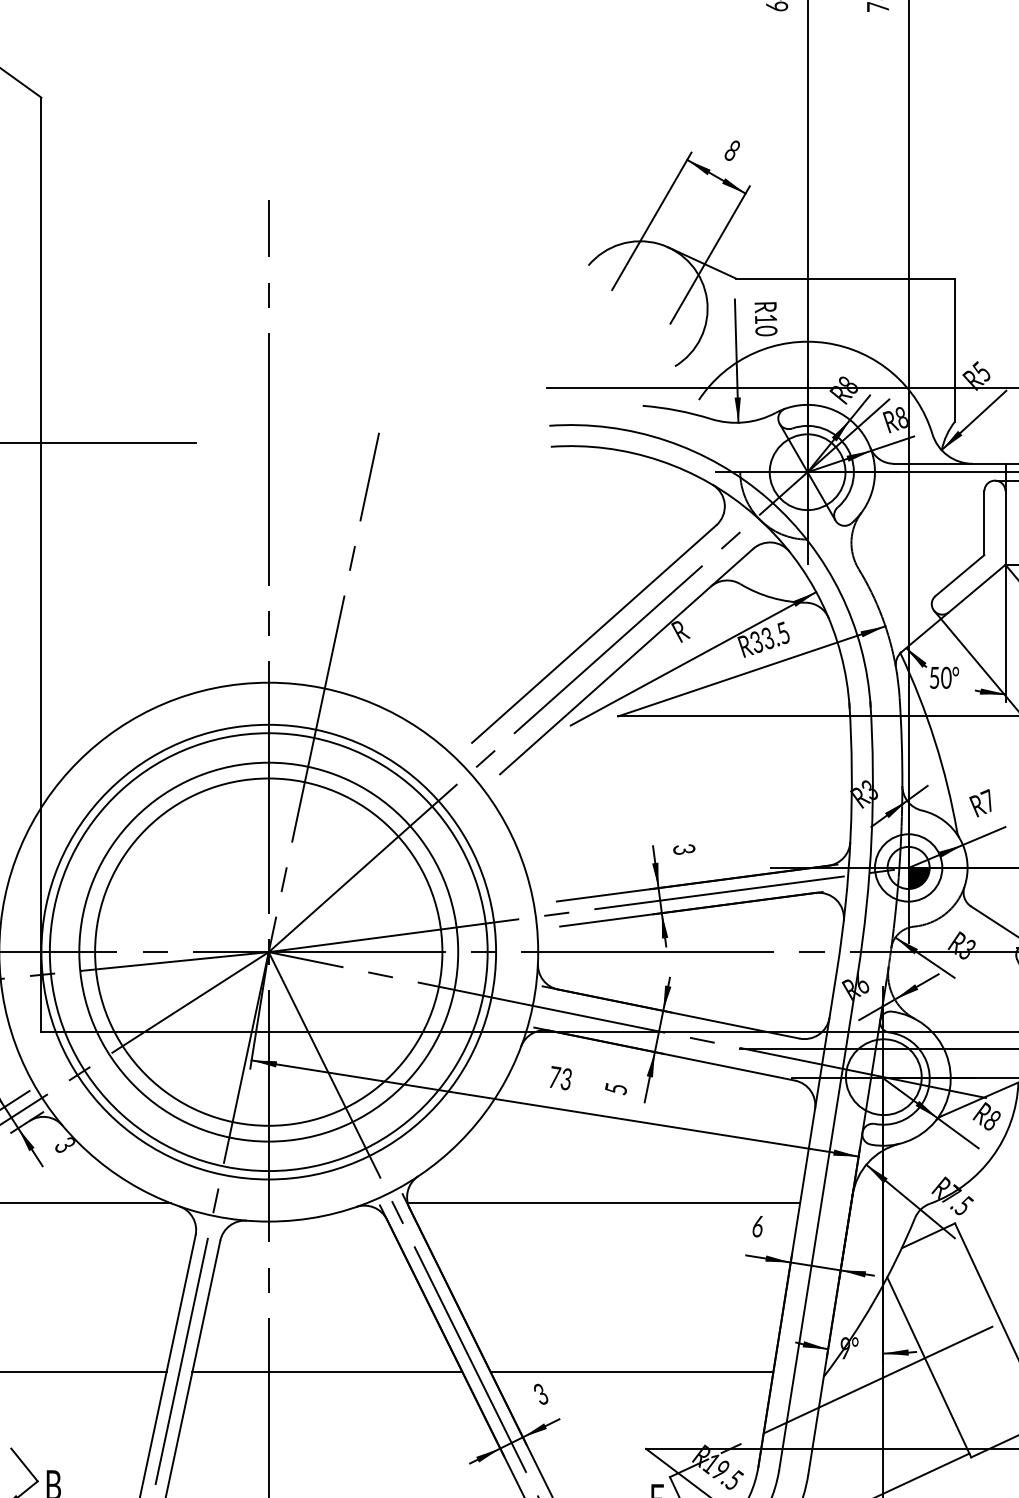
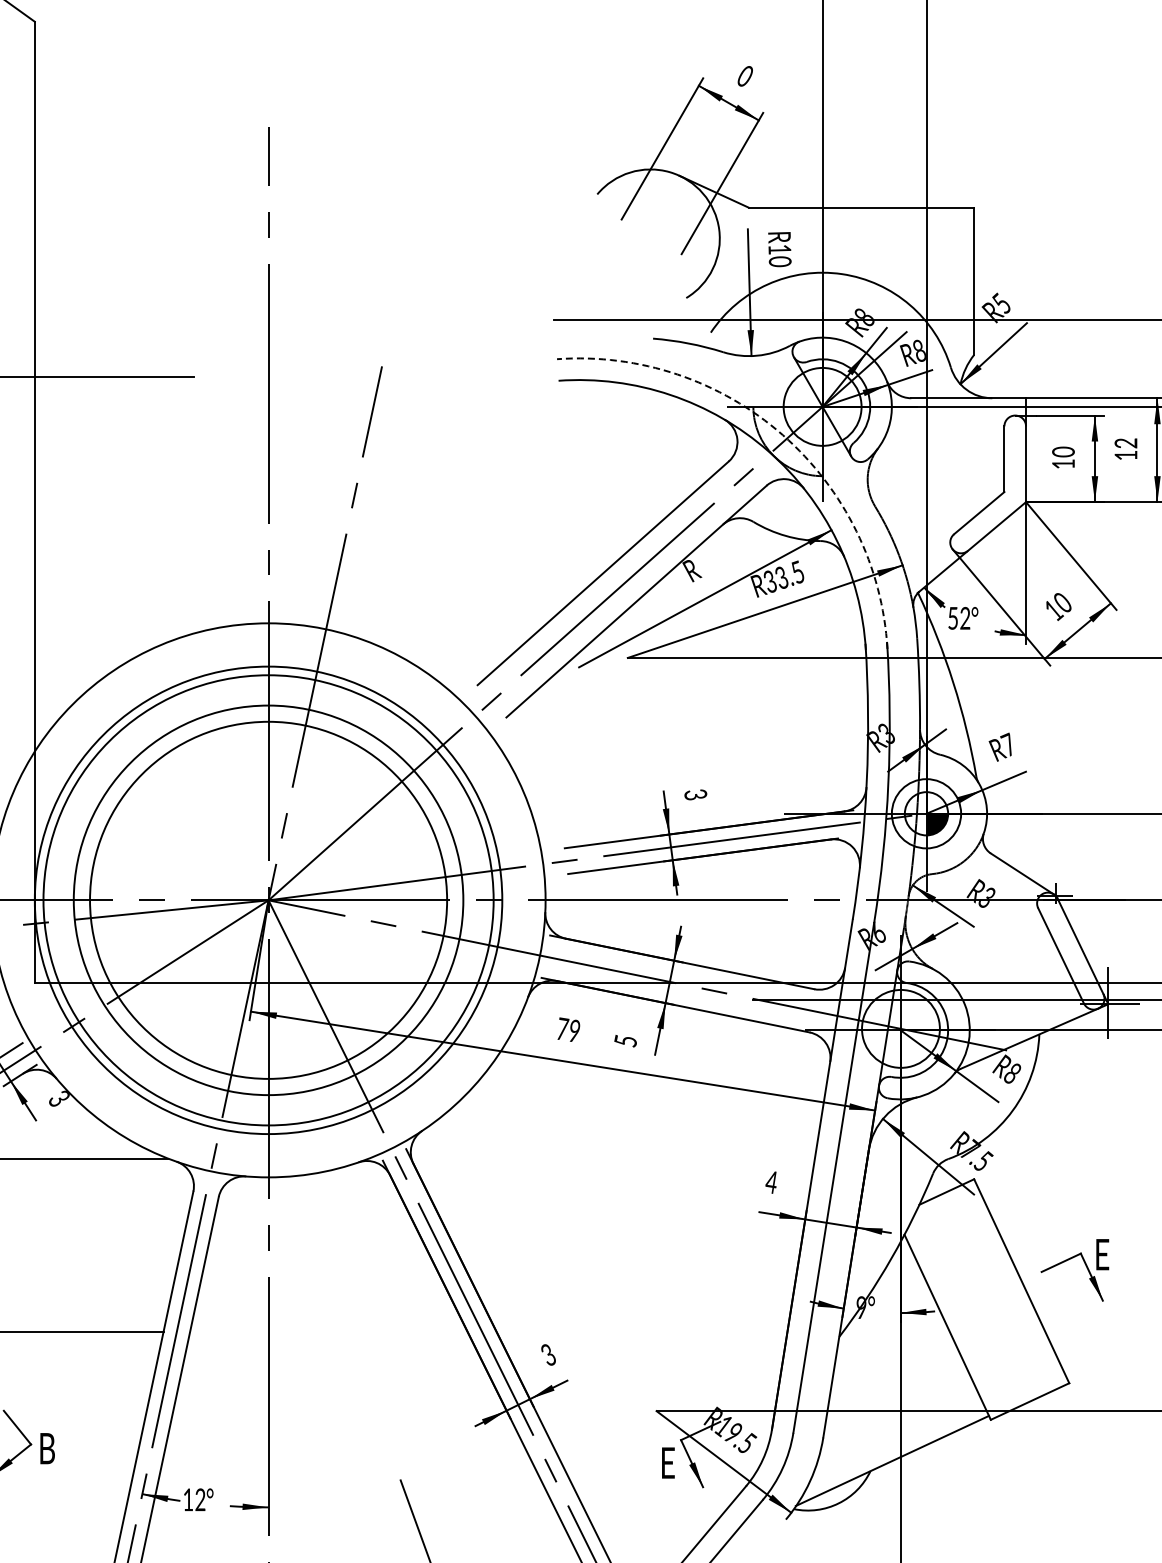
text: (731, 151) -> (744, 77), 8 -> 0
arc: (768, 500) -> (782, 435), solid -> dashed
text: (945, 678) -> (964, 618), 50 -> 52
text: (566, 1079) -> (574, 1031), 73 -> 79
line: (603, 1203) -> (612, 1158), removed
text: (756, 1226) -> (770, 1182), 6 -> 4
line: (327, 1371) -> (328, 1331), removed
line: (631, 1371) -> (641, 1331), removed
line: (857, 1389) -> (873, 1350), removed

